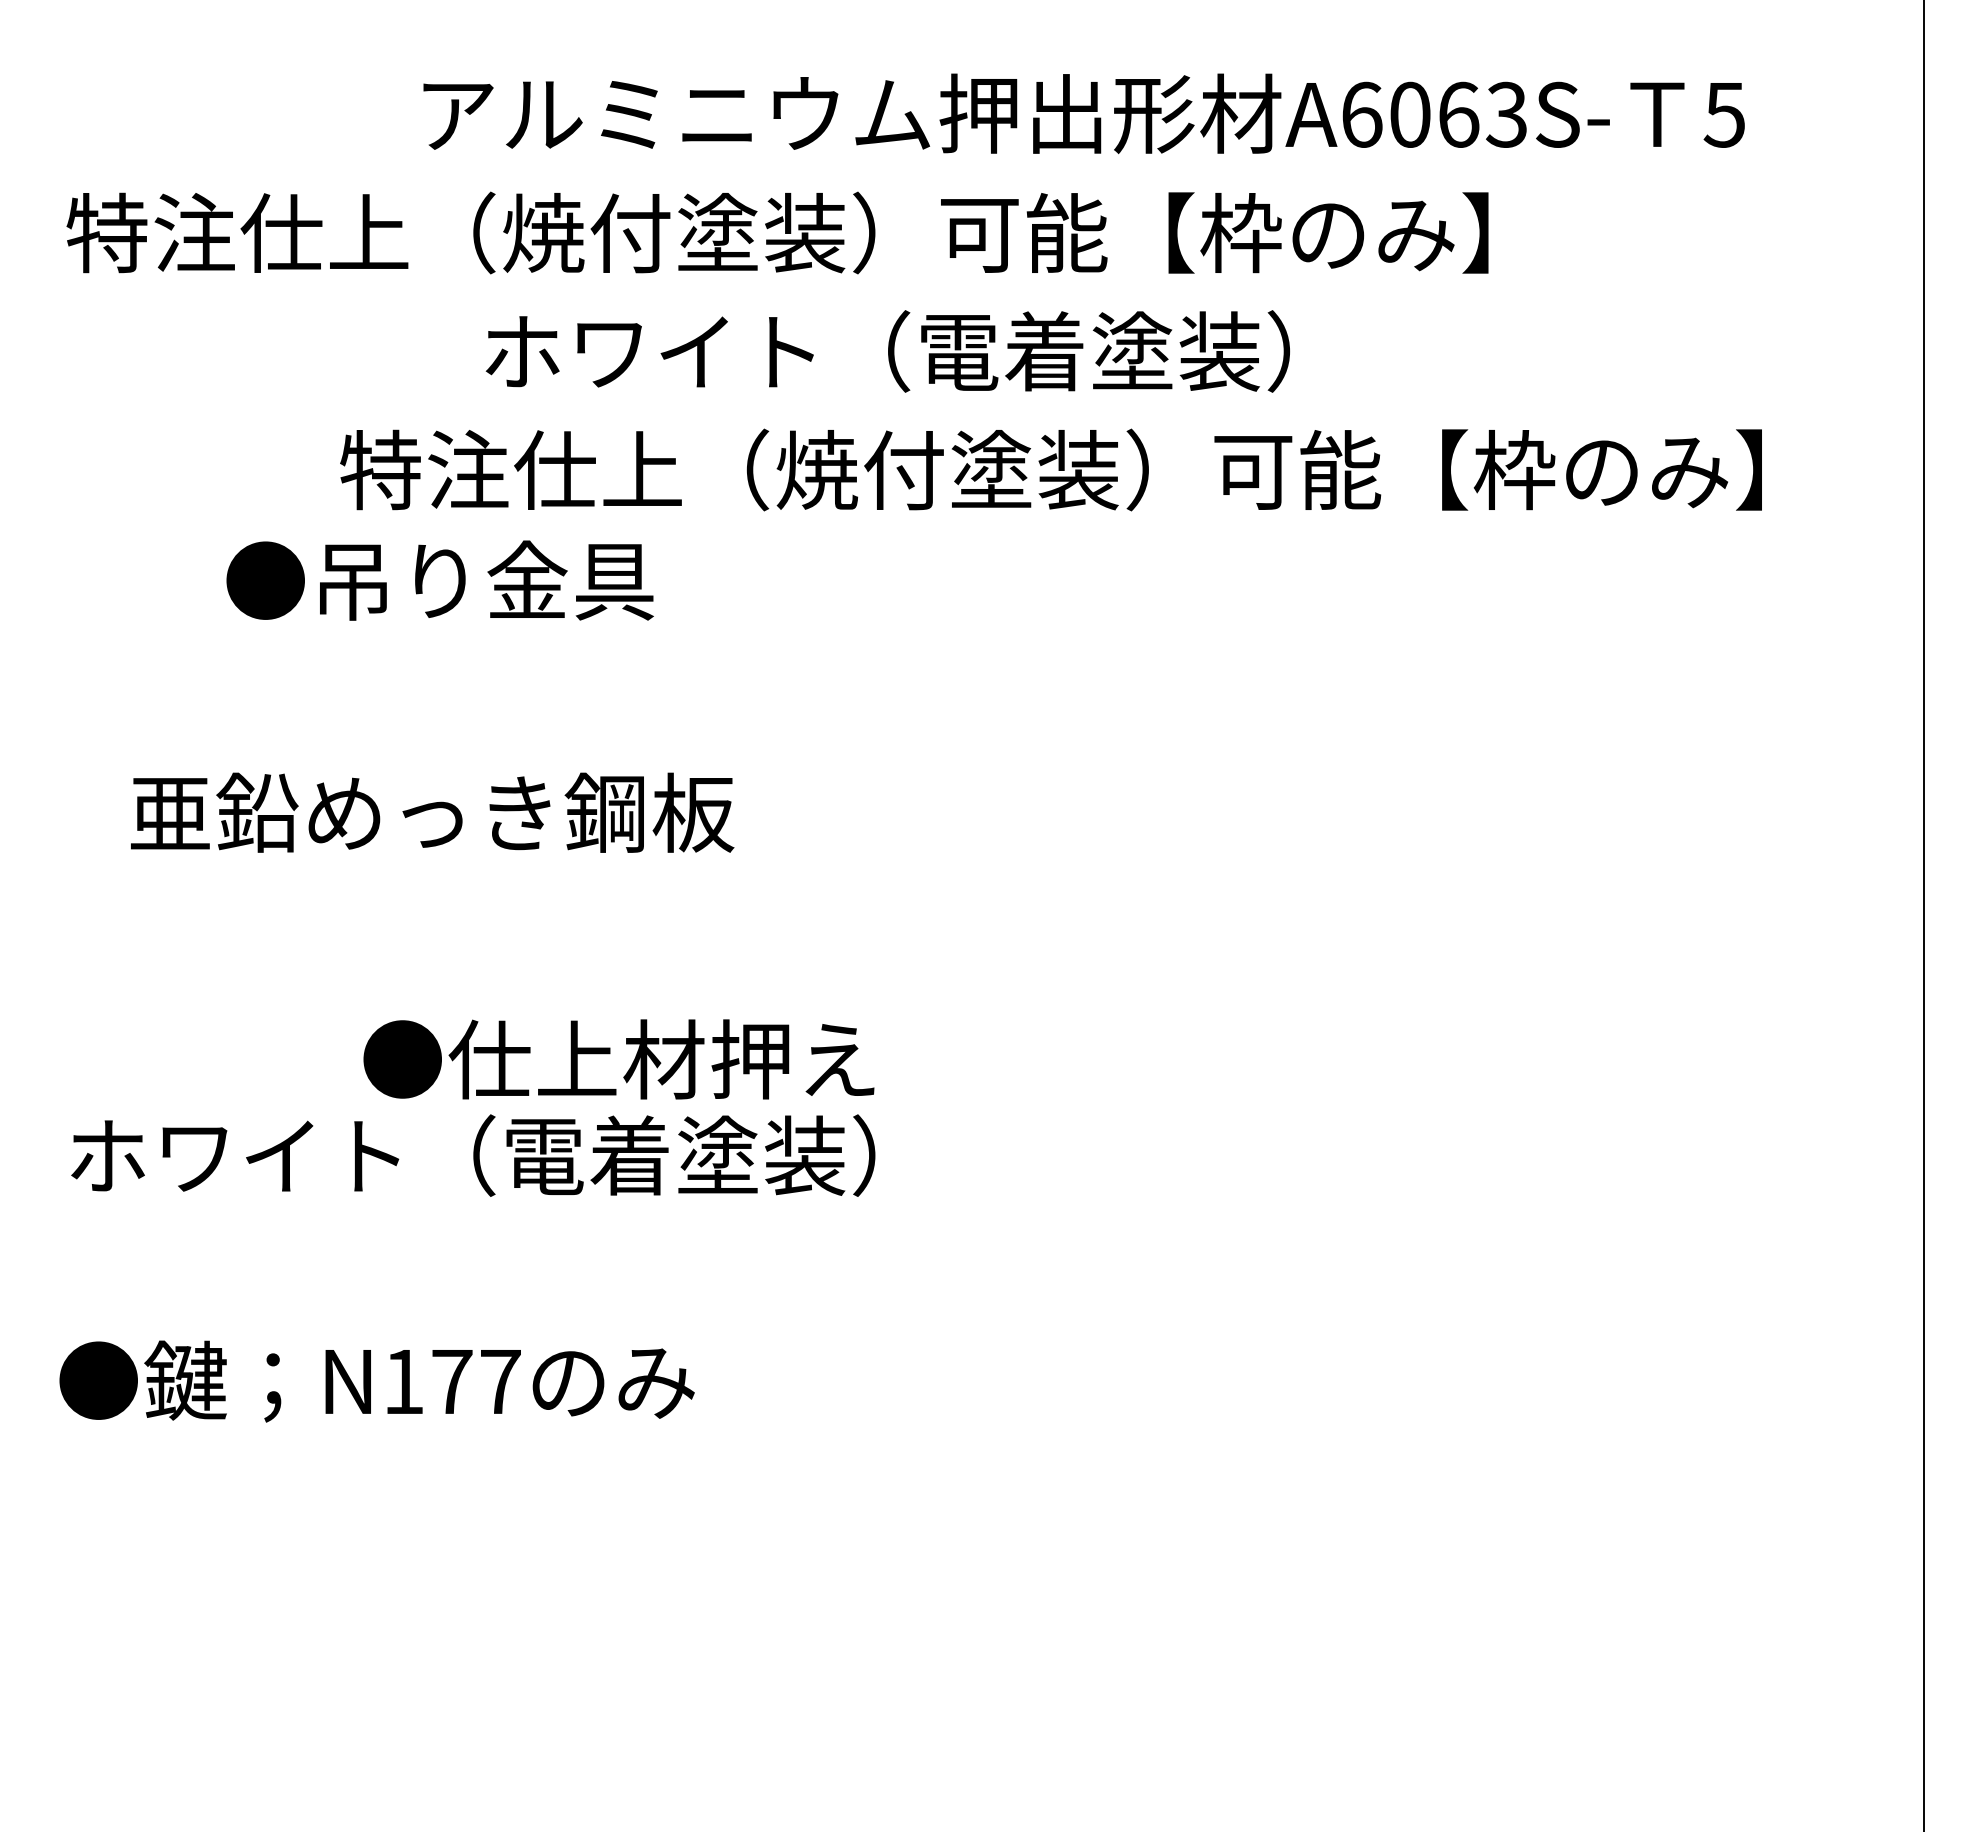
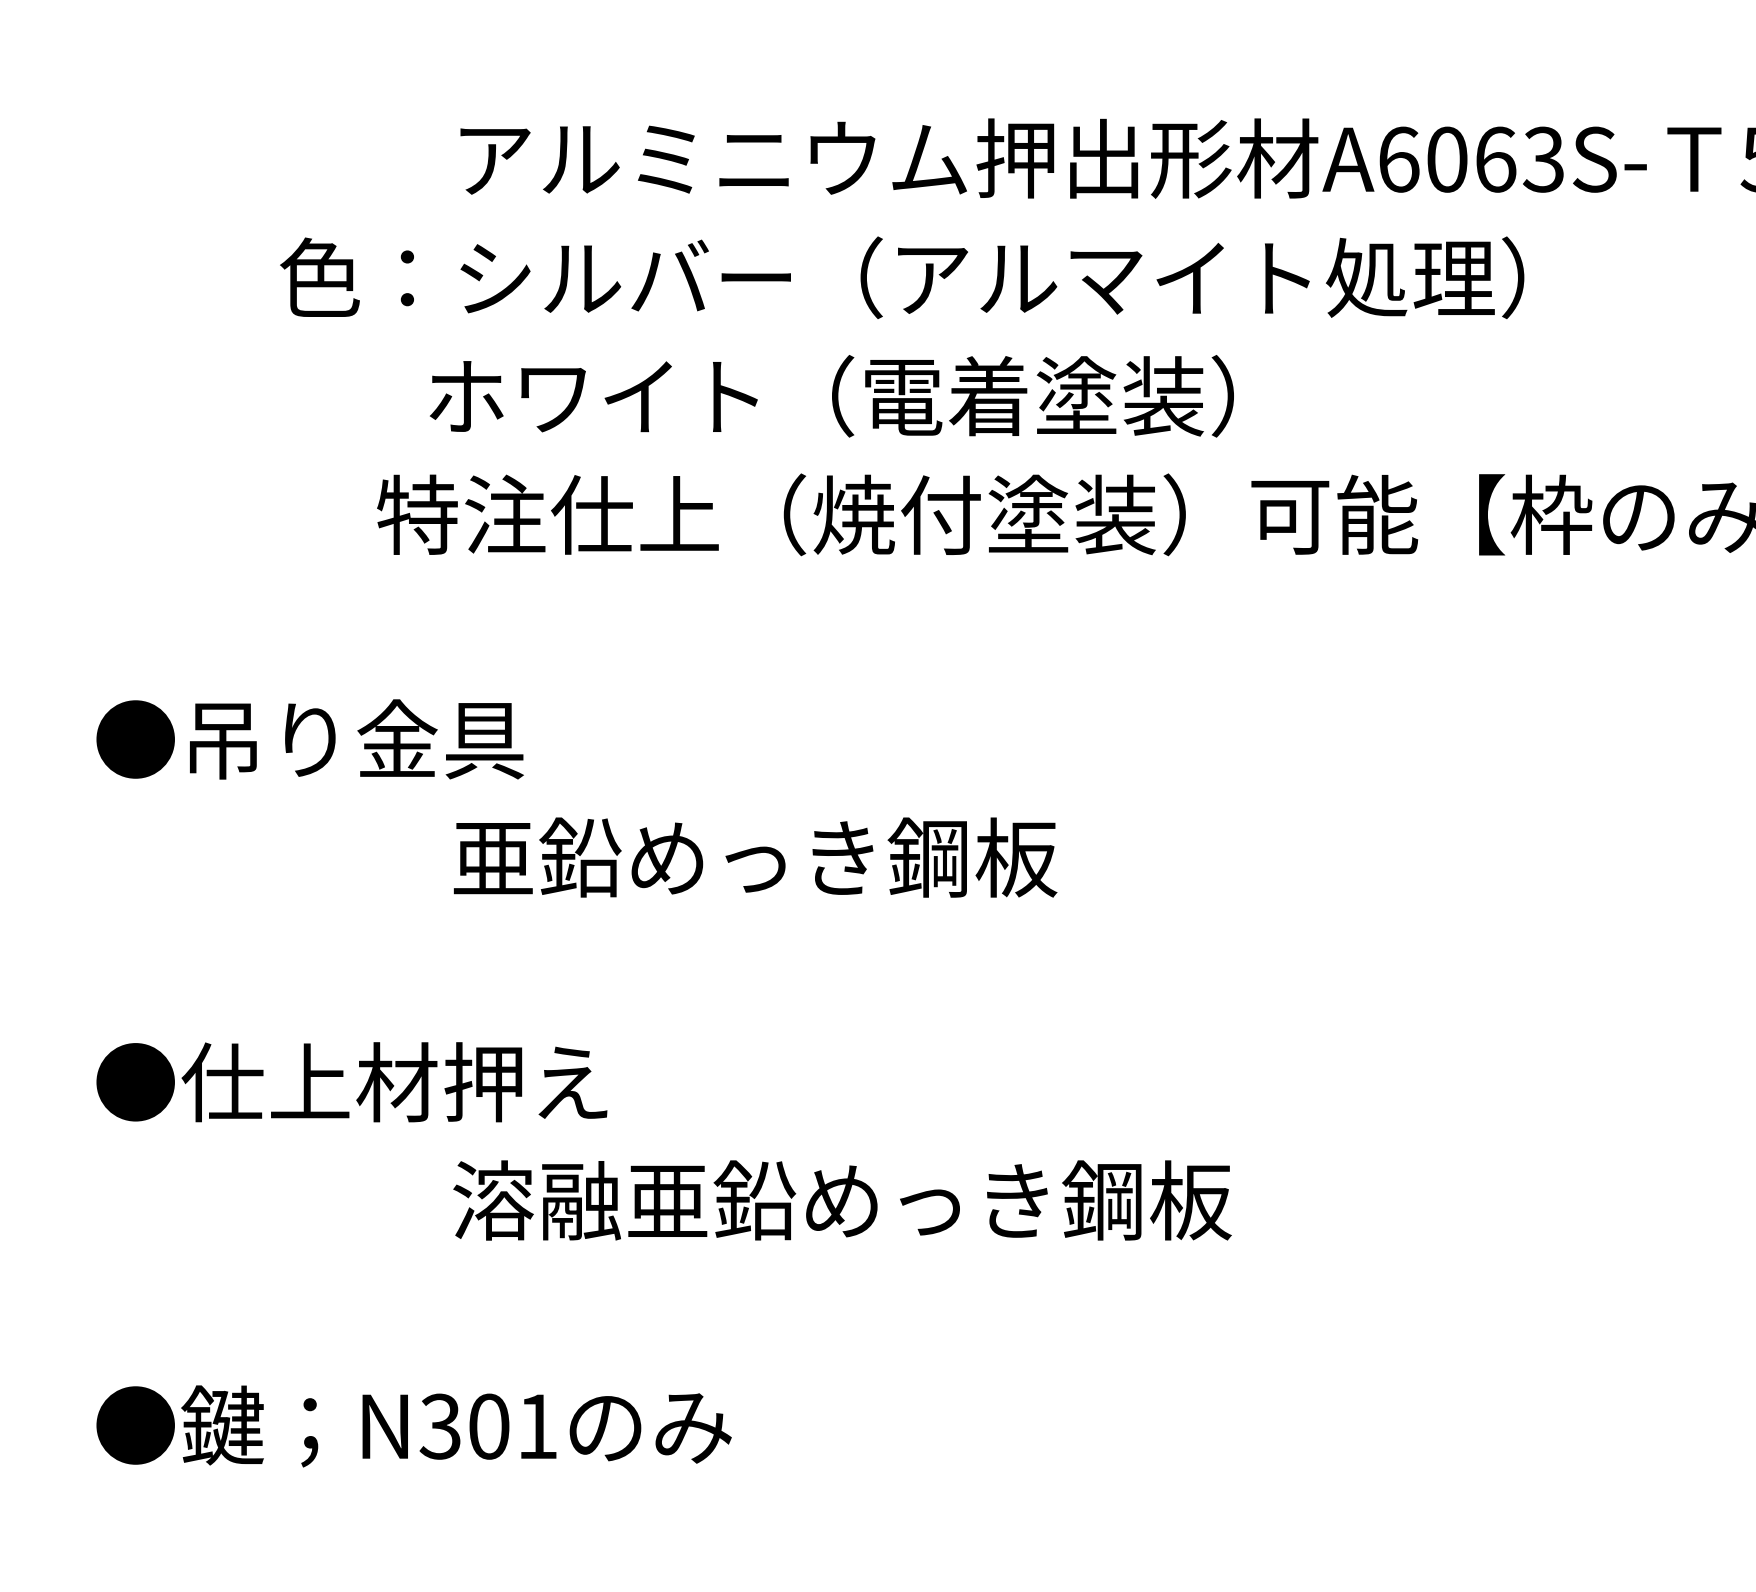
text: (777, 232) -> (814, 277), 特注仕上（焼付塗装）可能【枠のみ】 -> 色：シルバー（アルマイト処理）
text: (887, 351) -> (831, 396), moved
text: (439, 580) -> (309, 739), moved
text: (432, 812) -> (755, 857), moved
text: (618, 1059) -> (351, 1082), moved
text: (632, 1155) -> (669, 1200), ホワイト（電着塗装） -> 溶融亜鉛めっき鋼板
text: (451, 1381) -> (488, 1426), N177 -> N301

